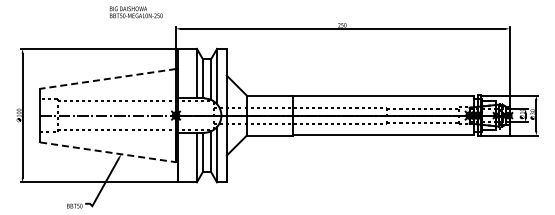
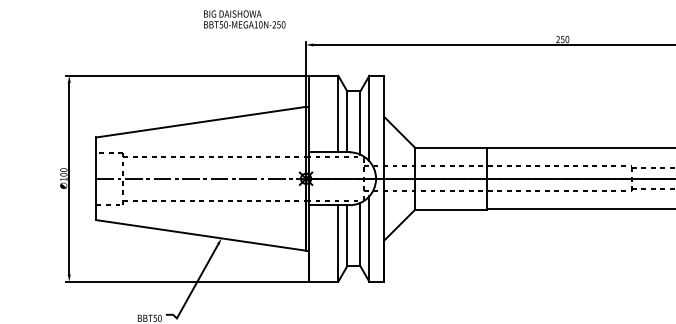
line: (108, 78) -> (201, 121), dashed -> solid
line: (108, 152) -> (201, 235), dashed -> solid

